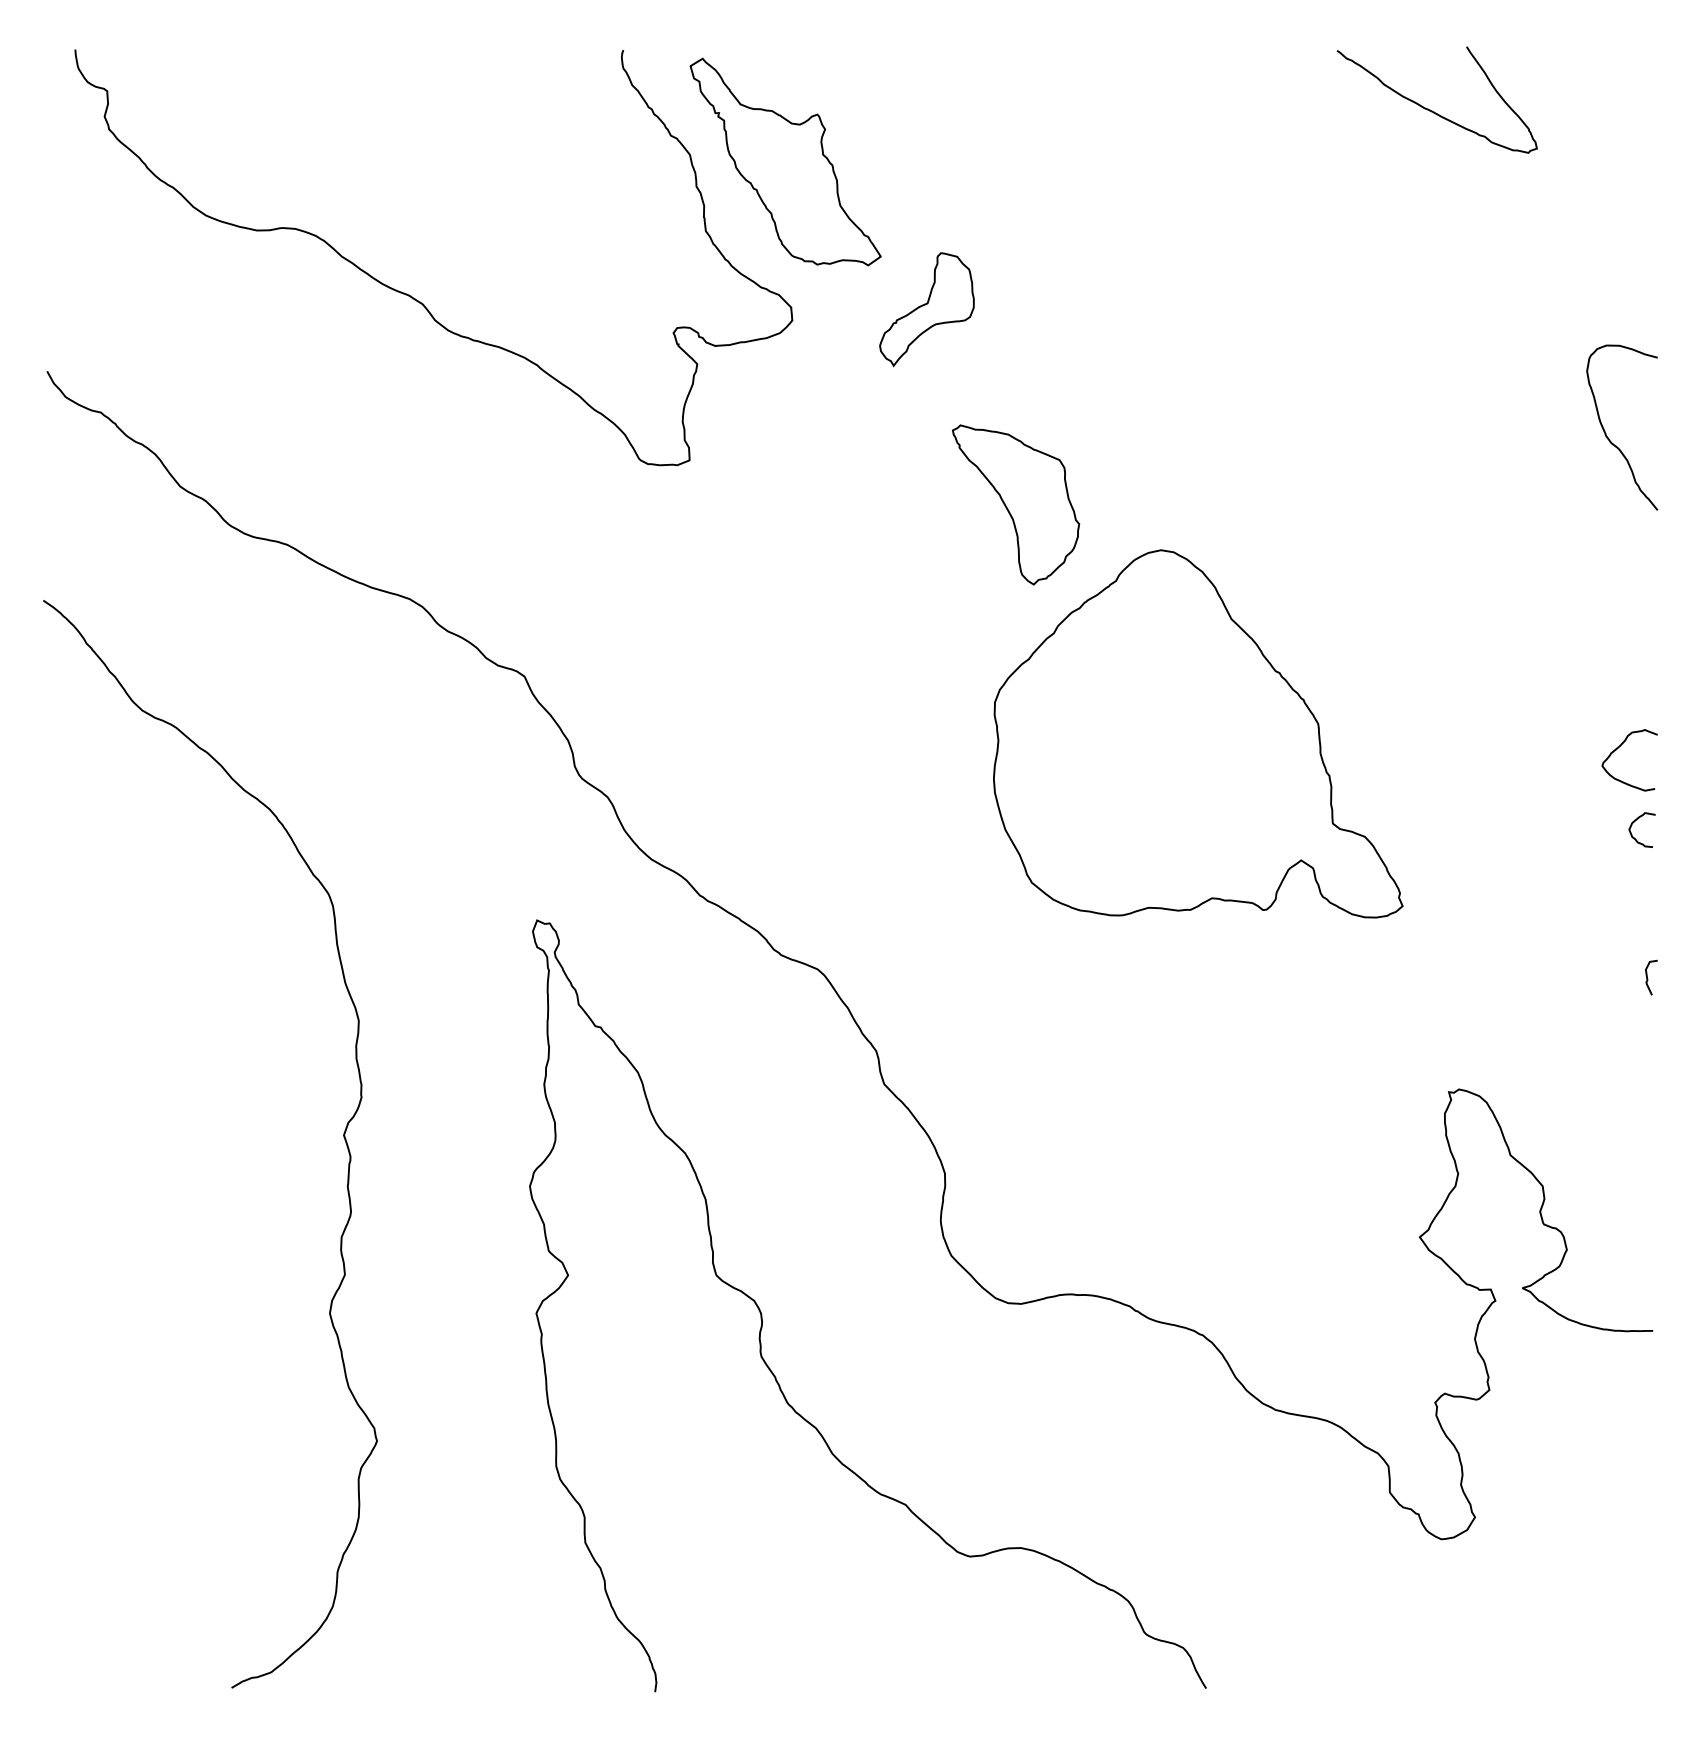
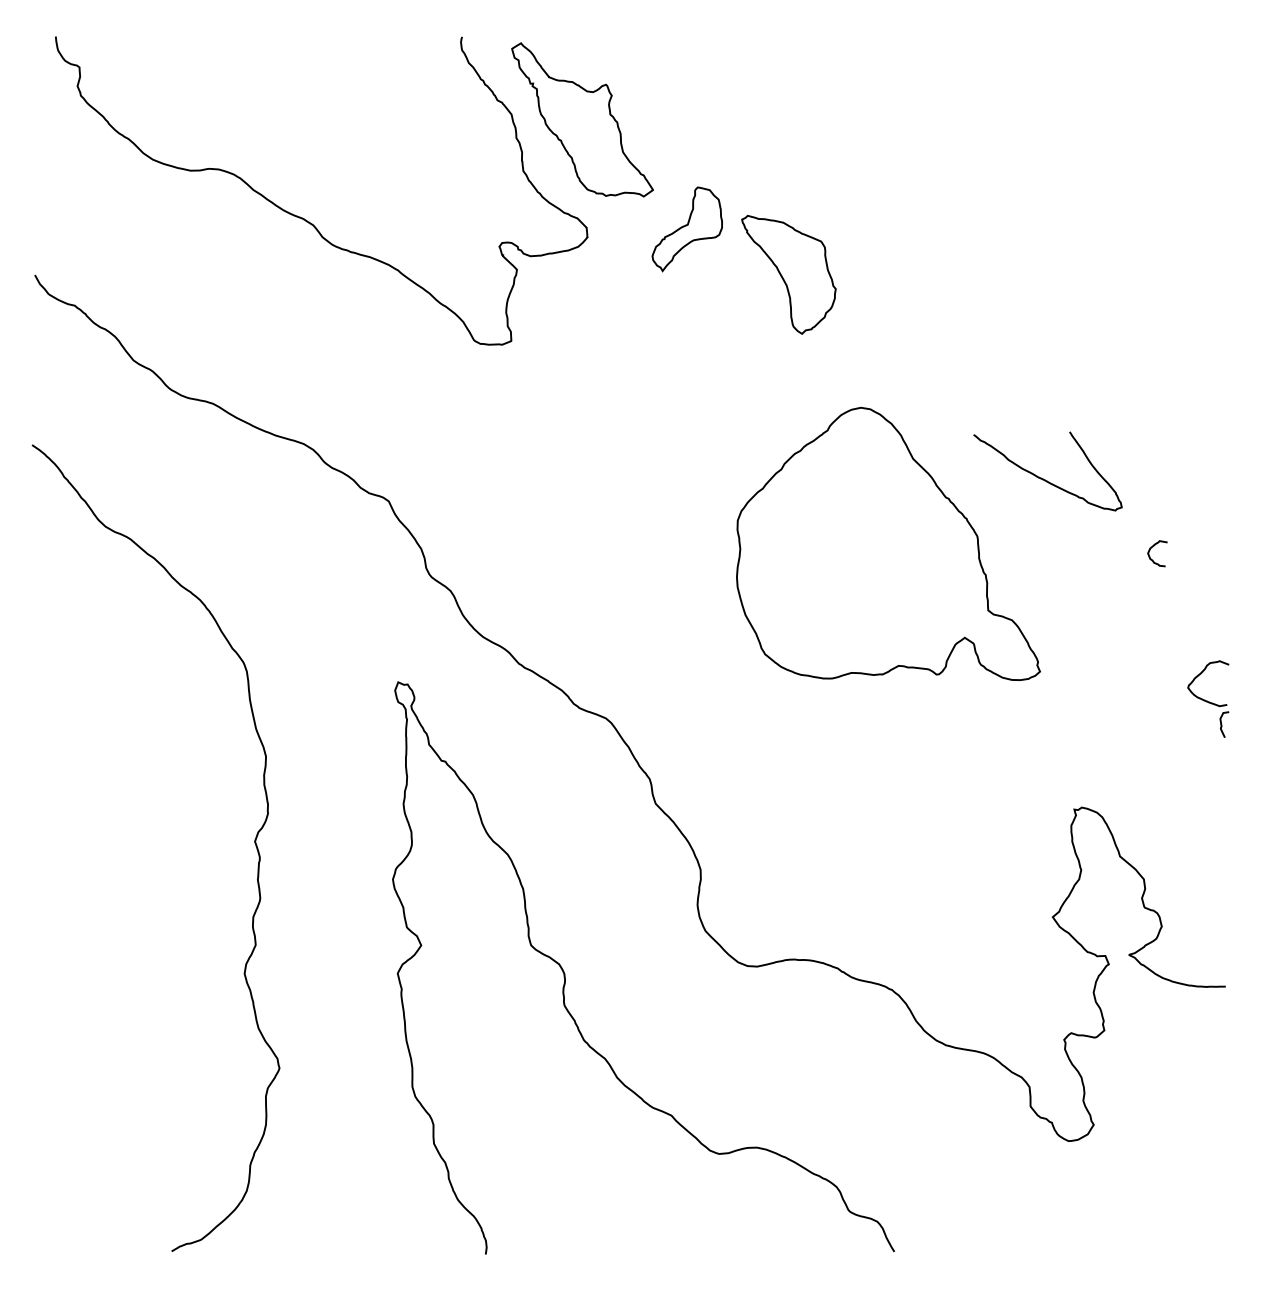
curve: (1430, 109) -> (1042, 478), moved
curve: (1609, 438) -> (1193, 324), removed
part: (1016, 504) -> (789, 274), moved
curve: (1618, 748) -> (1200, 674), moved
curve: (1632, 825) -> (1150, 550), moved

